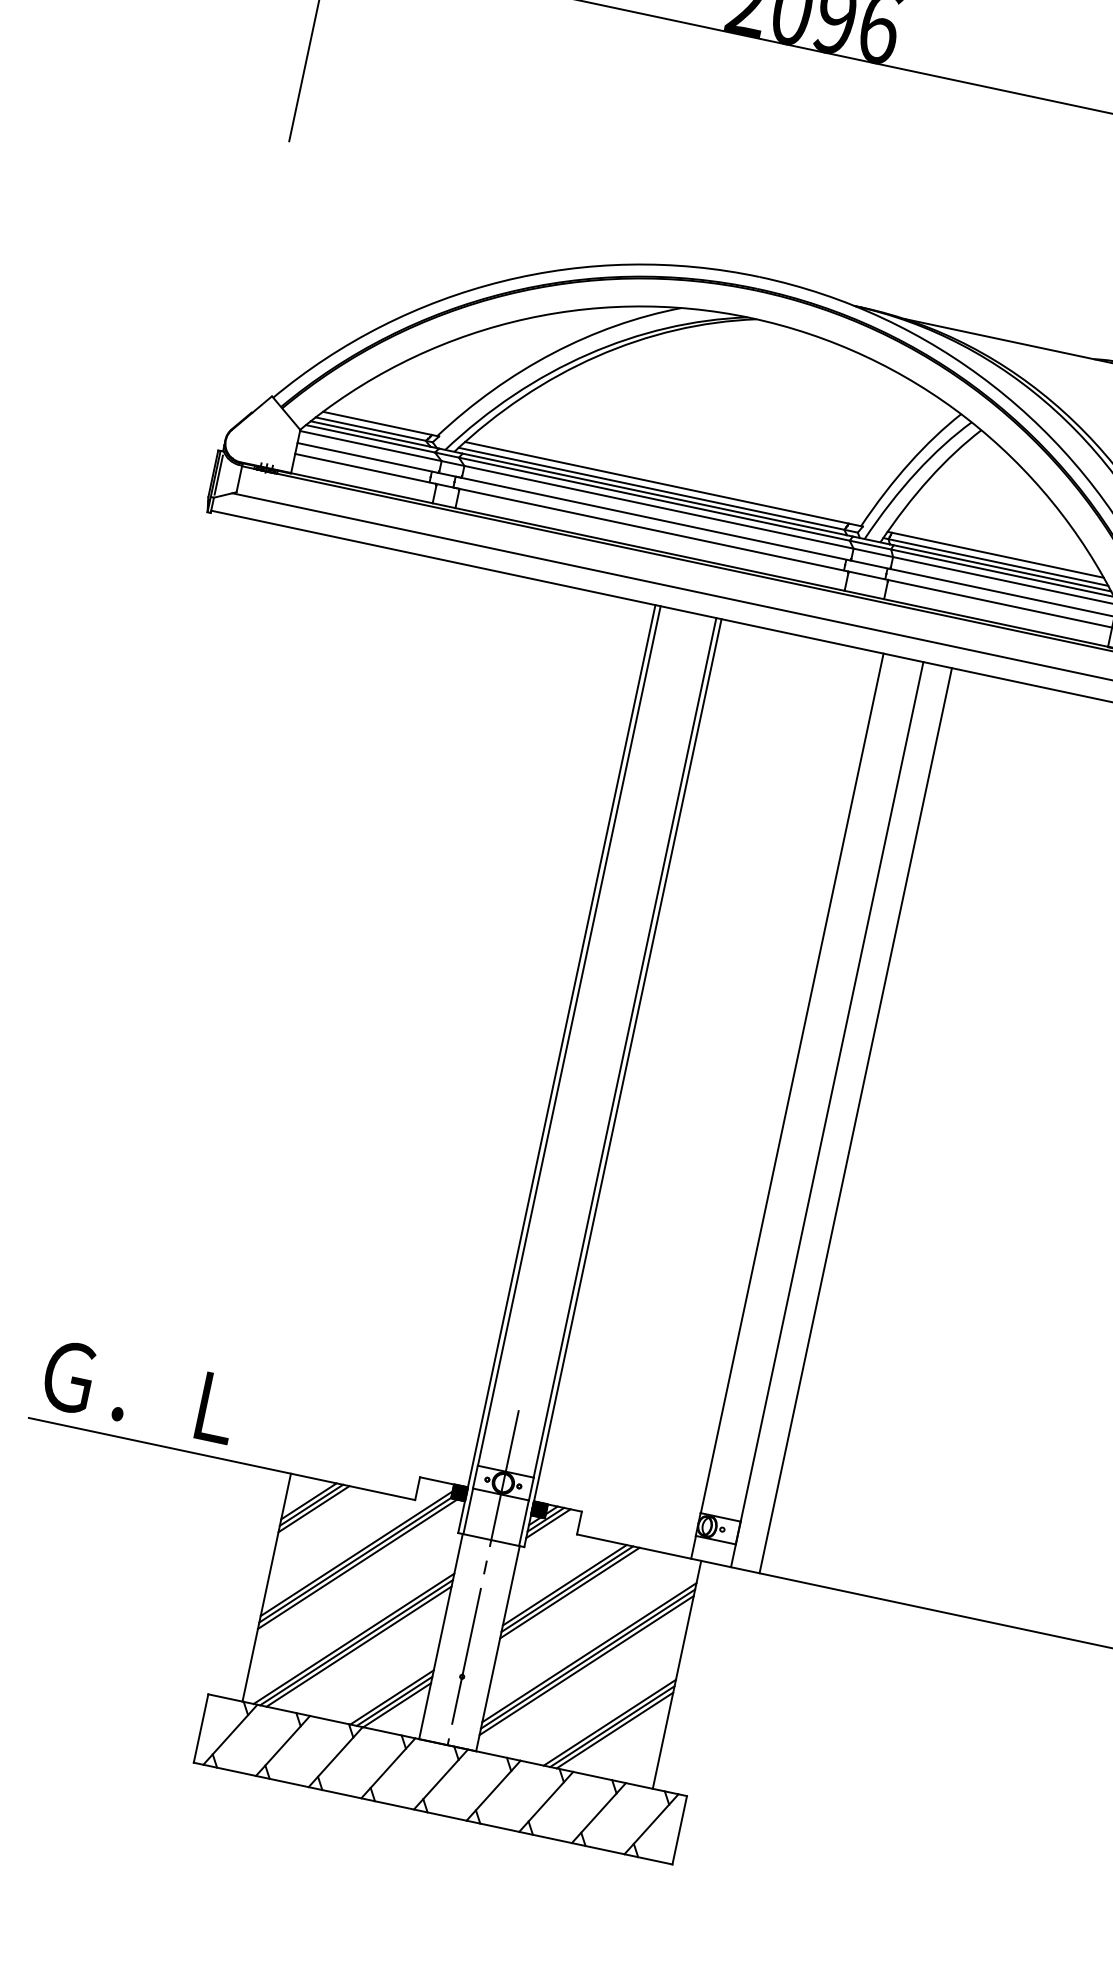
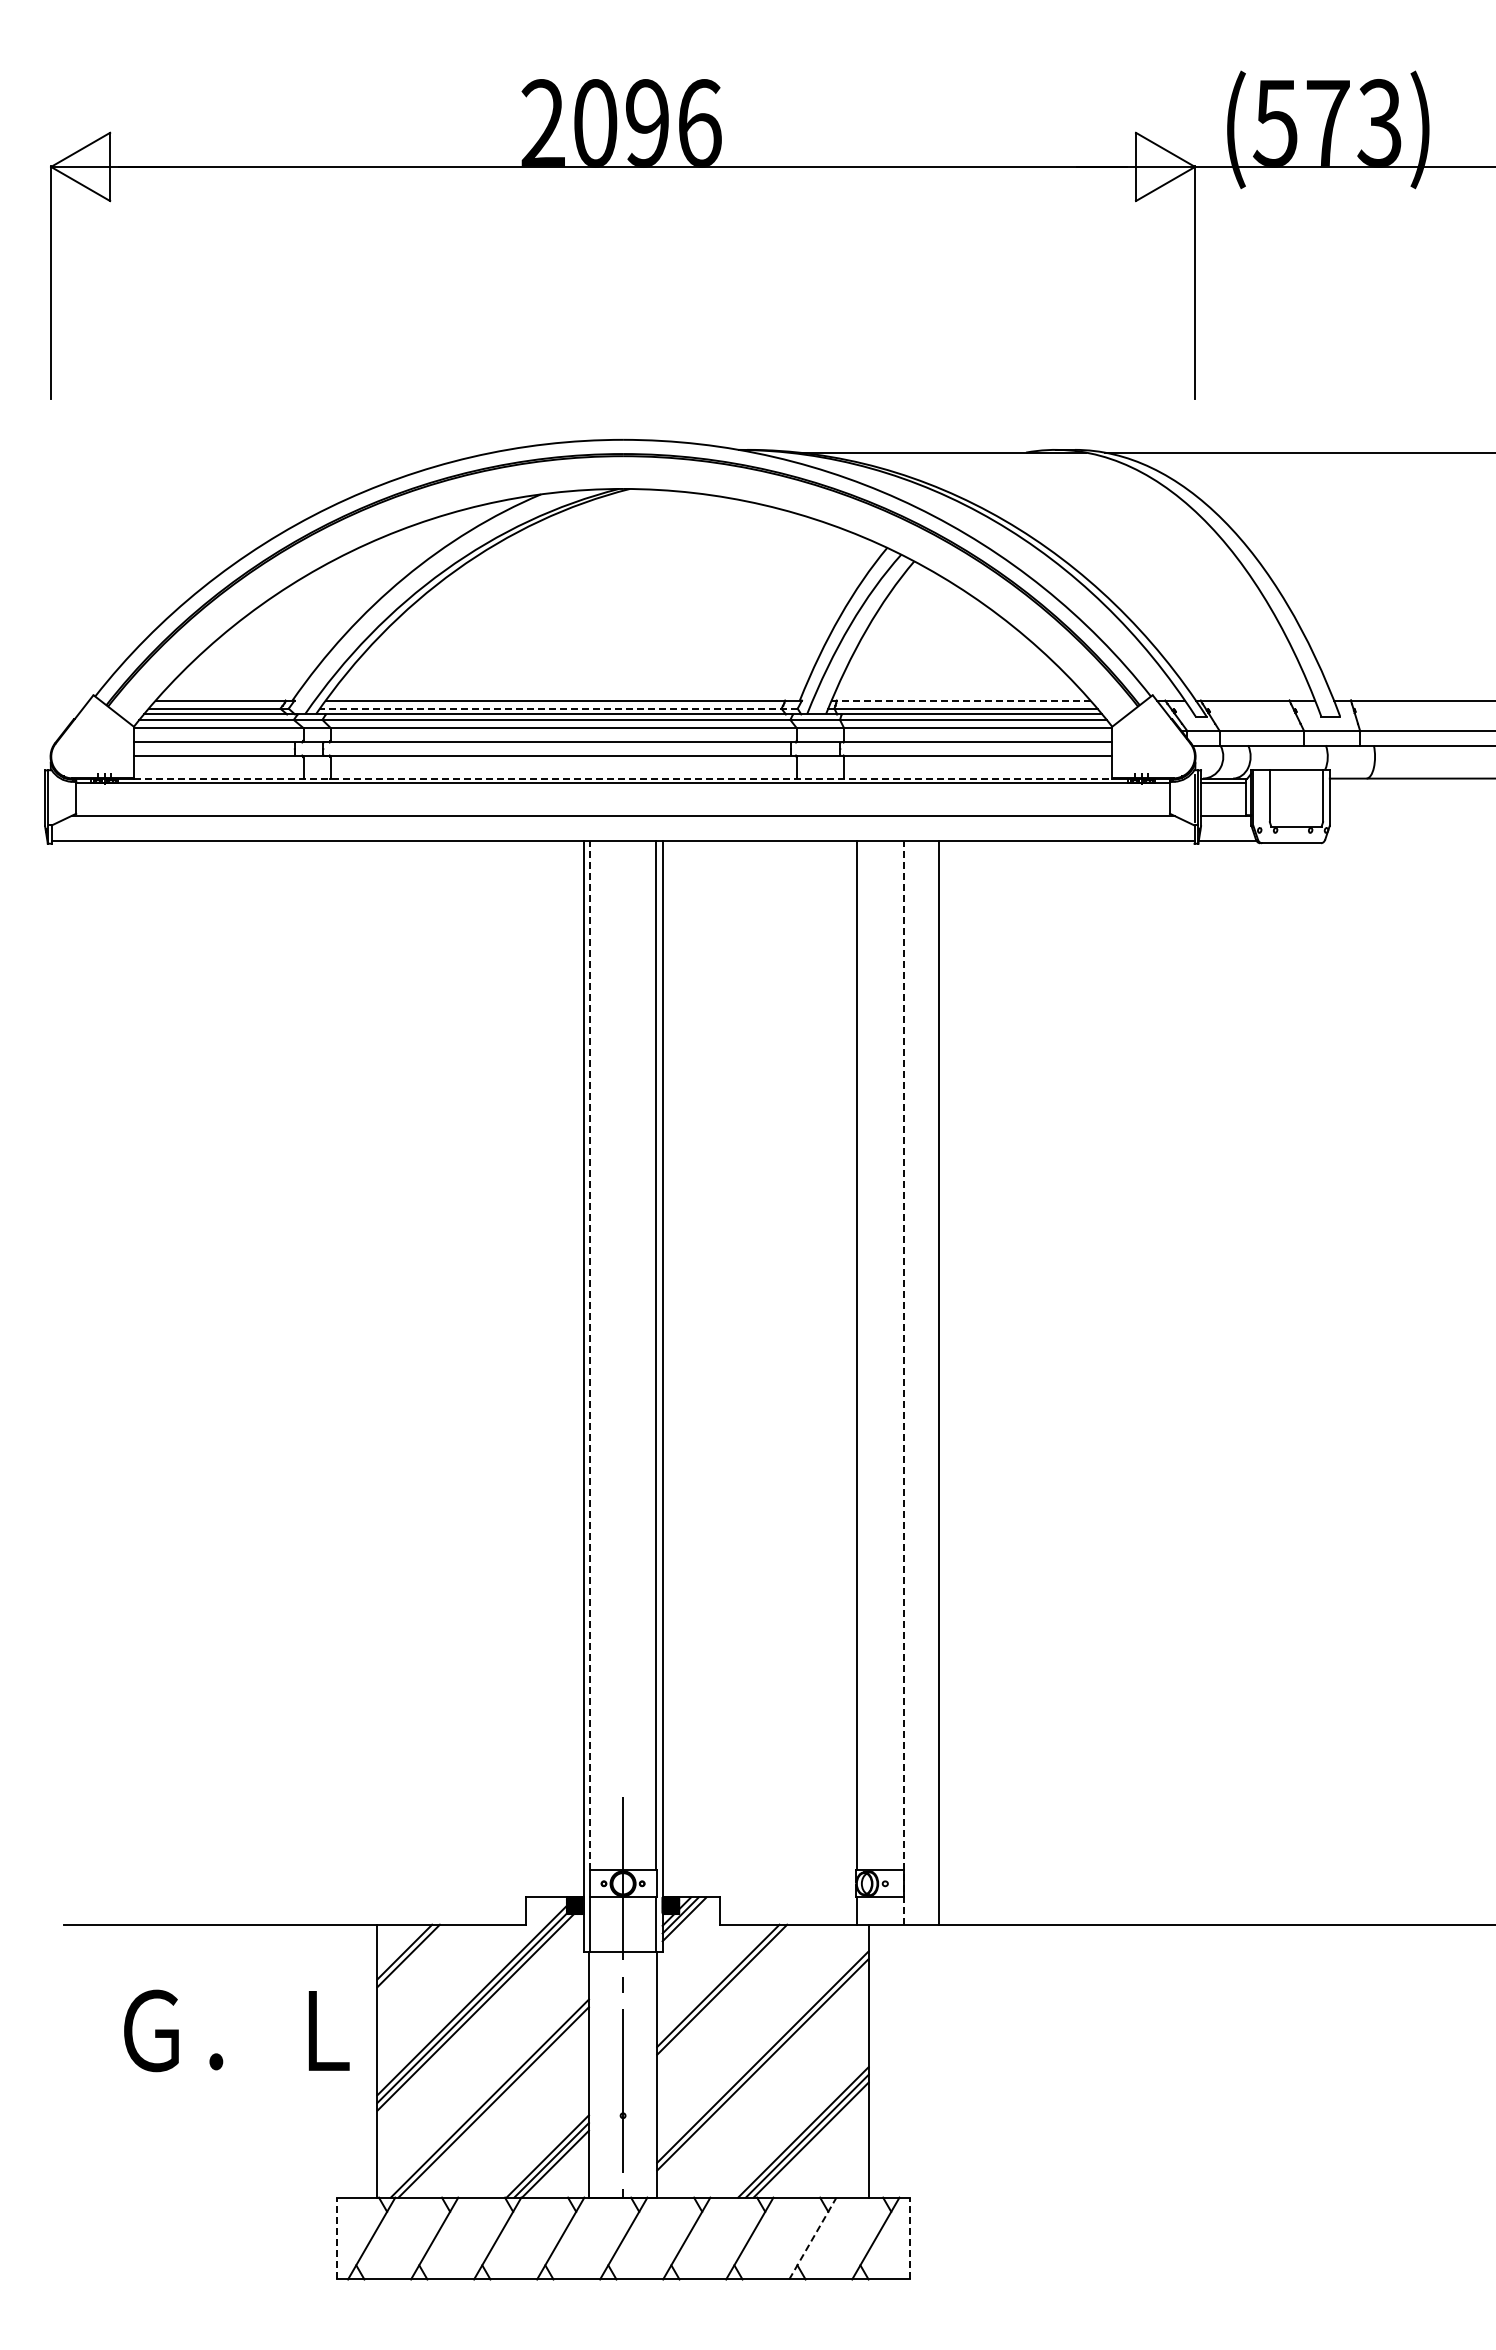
line: (218, 475) -> (51, 798), removed
line: (658, 489) -> (558, 708), solid -> dashed
line: (995, 554) -> (960, 700), solid -> dashed
line: (699, 559) -> (623, 778), solid -> dashed
line: (569, 1035) -> (589, 1355), solid -> dashed
line: (827, 1114) -> (904, 1382), solid -> dashed
text: (139, 1391) -> (236, 2030), moved
line: (314, 1508) -> (412, 1959), removed
line: (569, 1592) -> (725, 1993), removed
line: (359, 1645) -> (497, 2105), removed
line: (586, 1665) -> (762, 2072), removed
line: (201, 1728) -> (336, 2238), solid -> dashed
line: (599, 1813) -> (813, 2238), solid -> dashed
line: (679, 1830) -> (909, 2238), solid -> dashed

